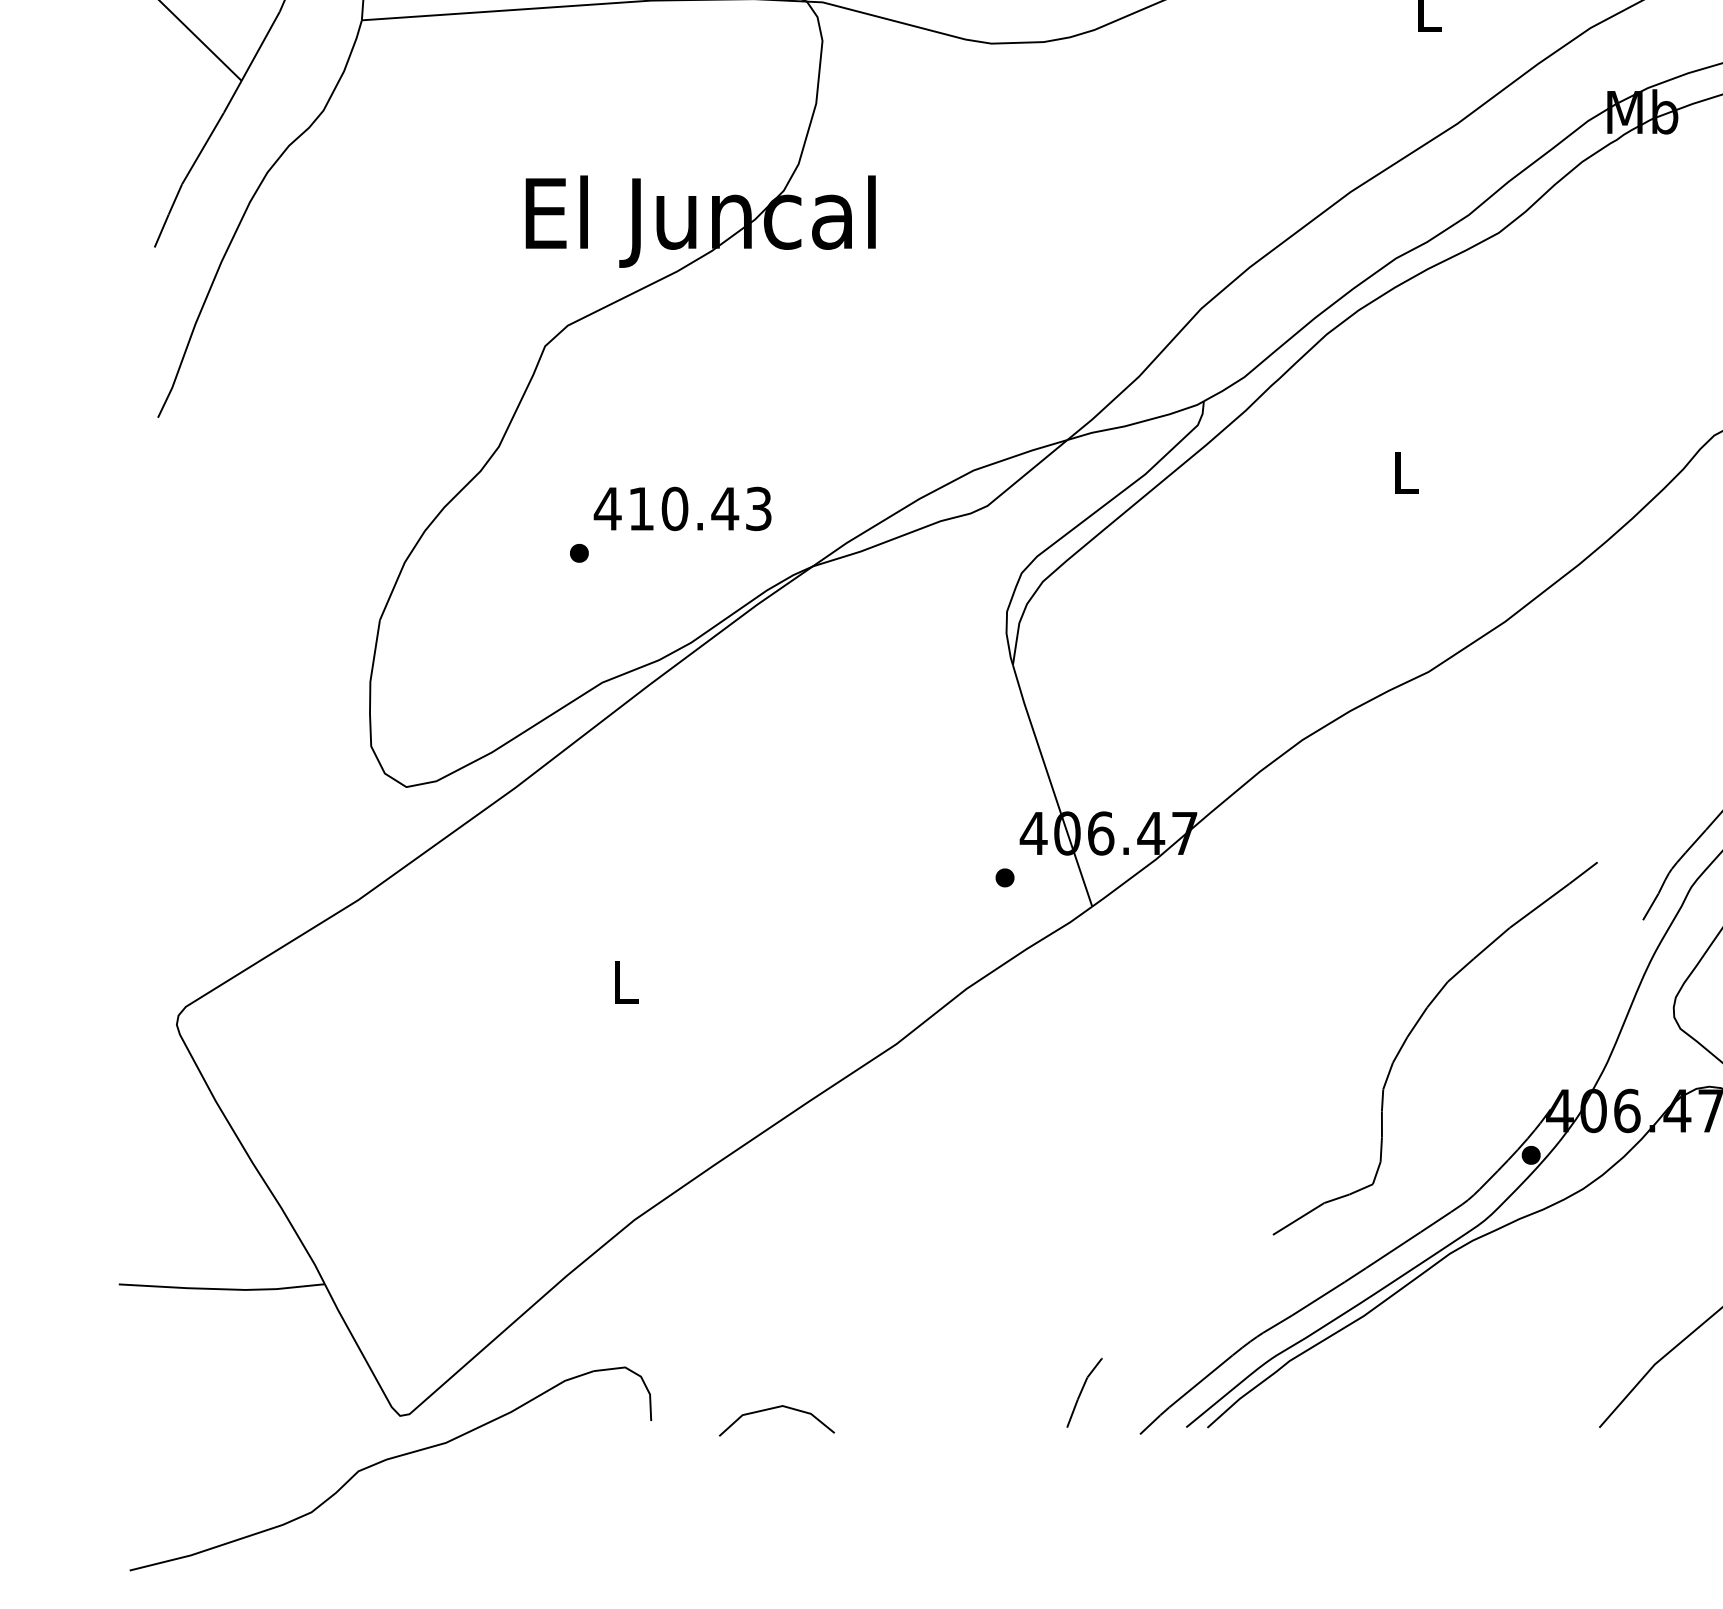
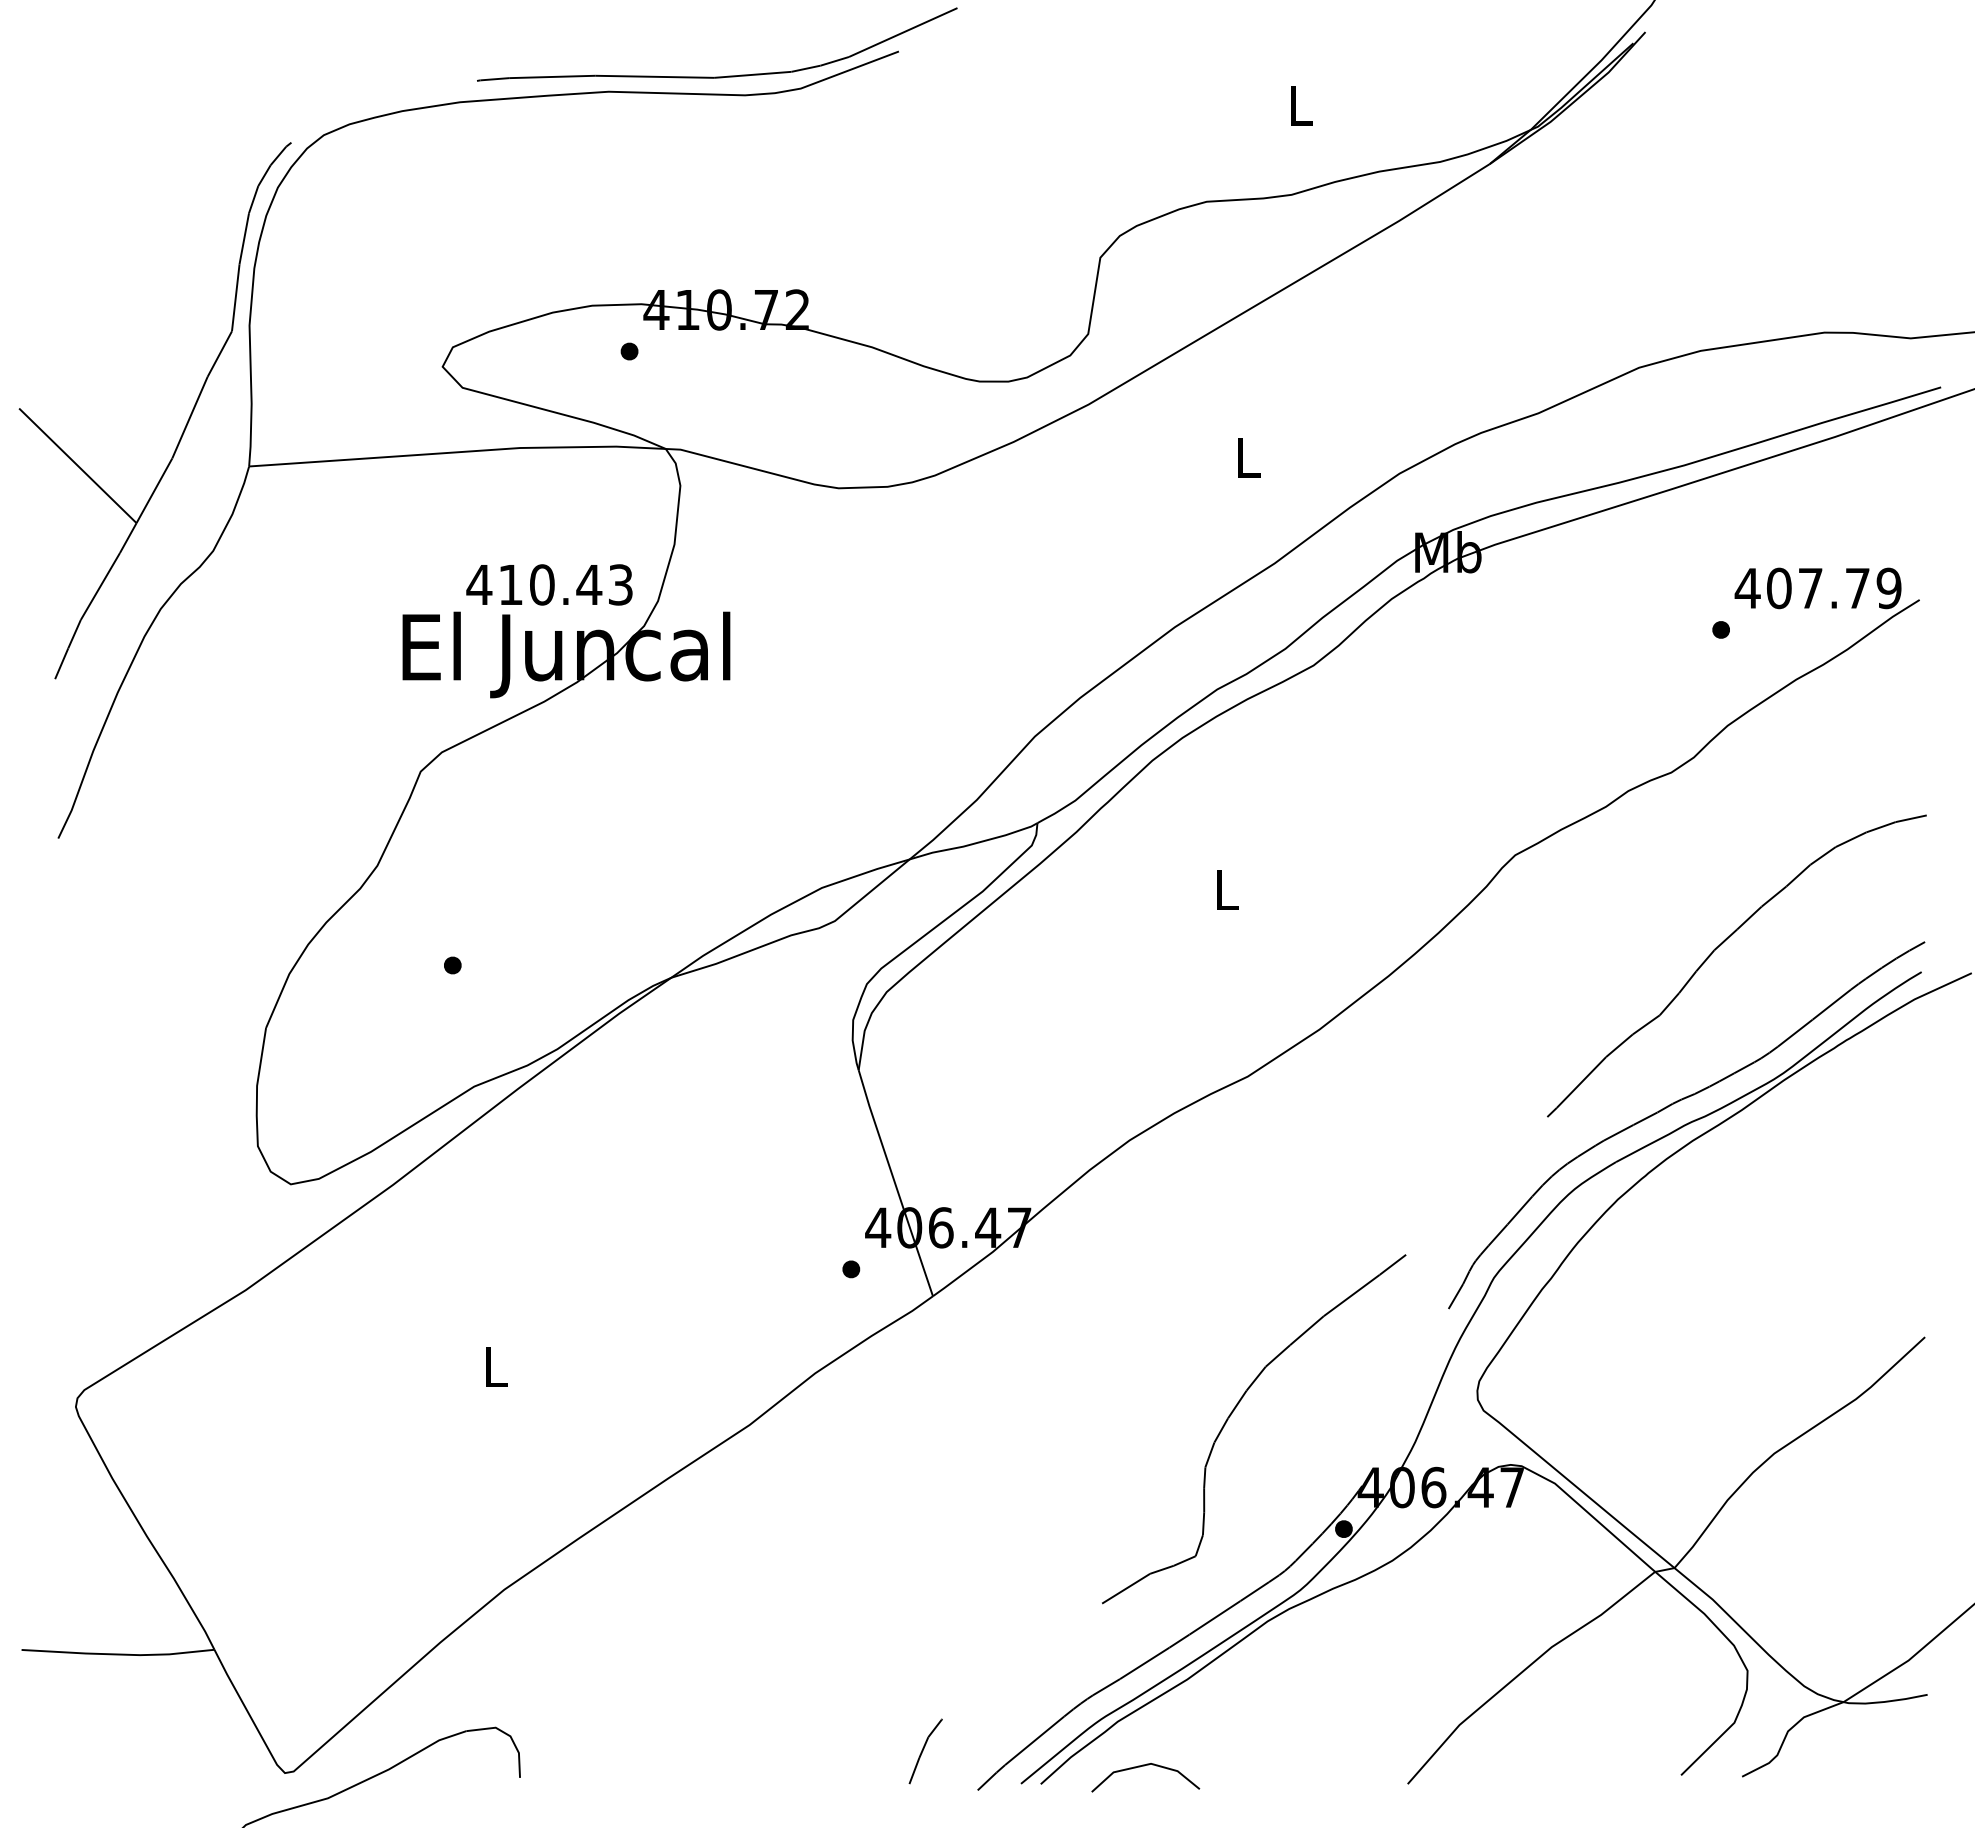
text: (682, 508) -> (549, 584), moved
line: (775, 1408) -> (1144, 1766), moved

